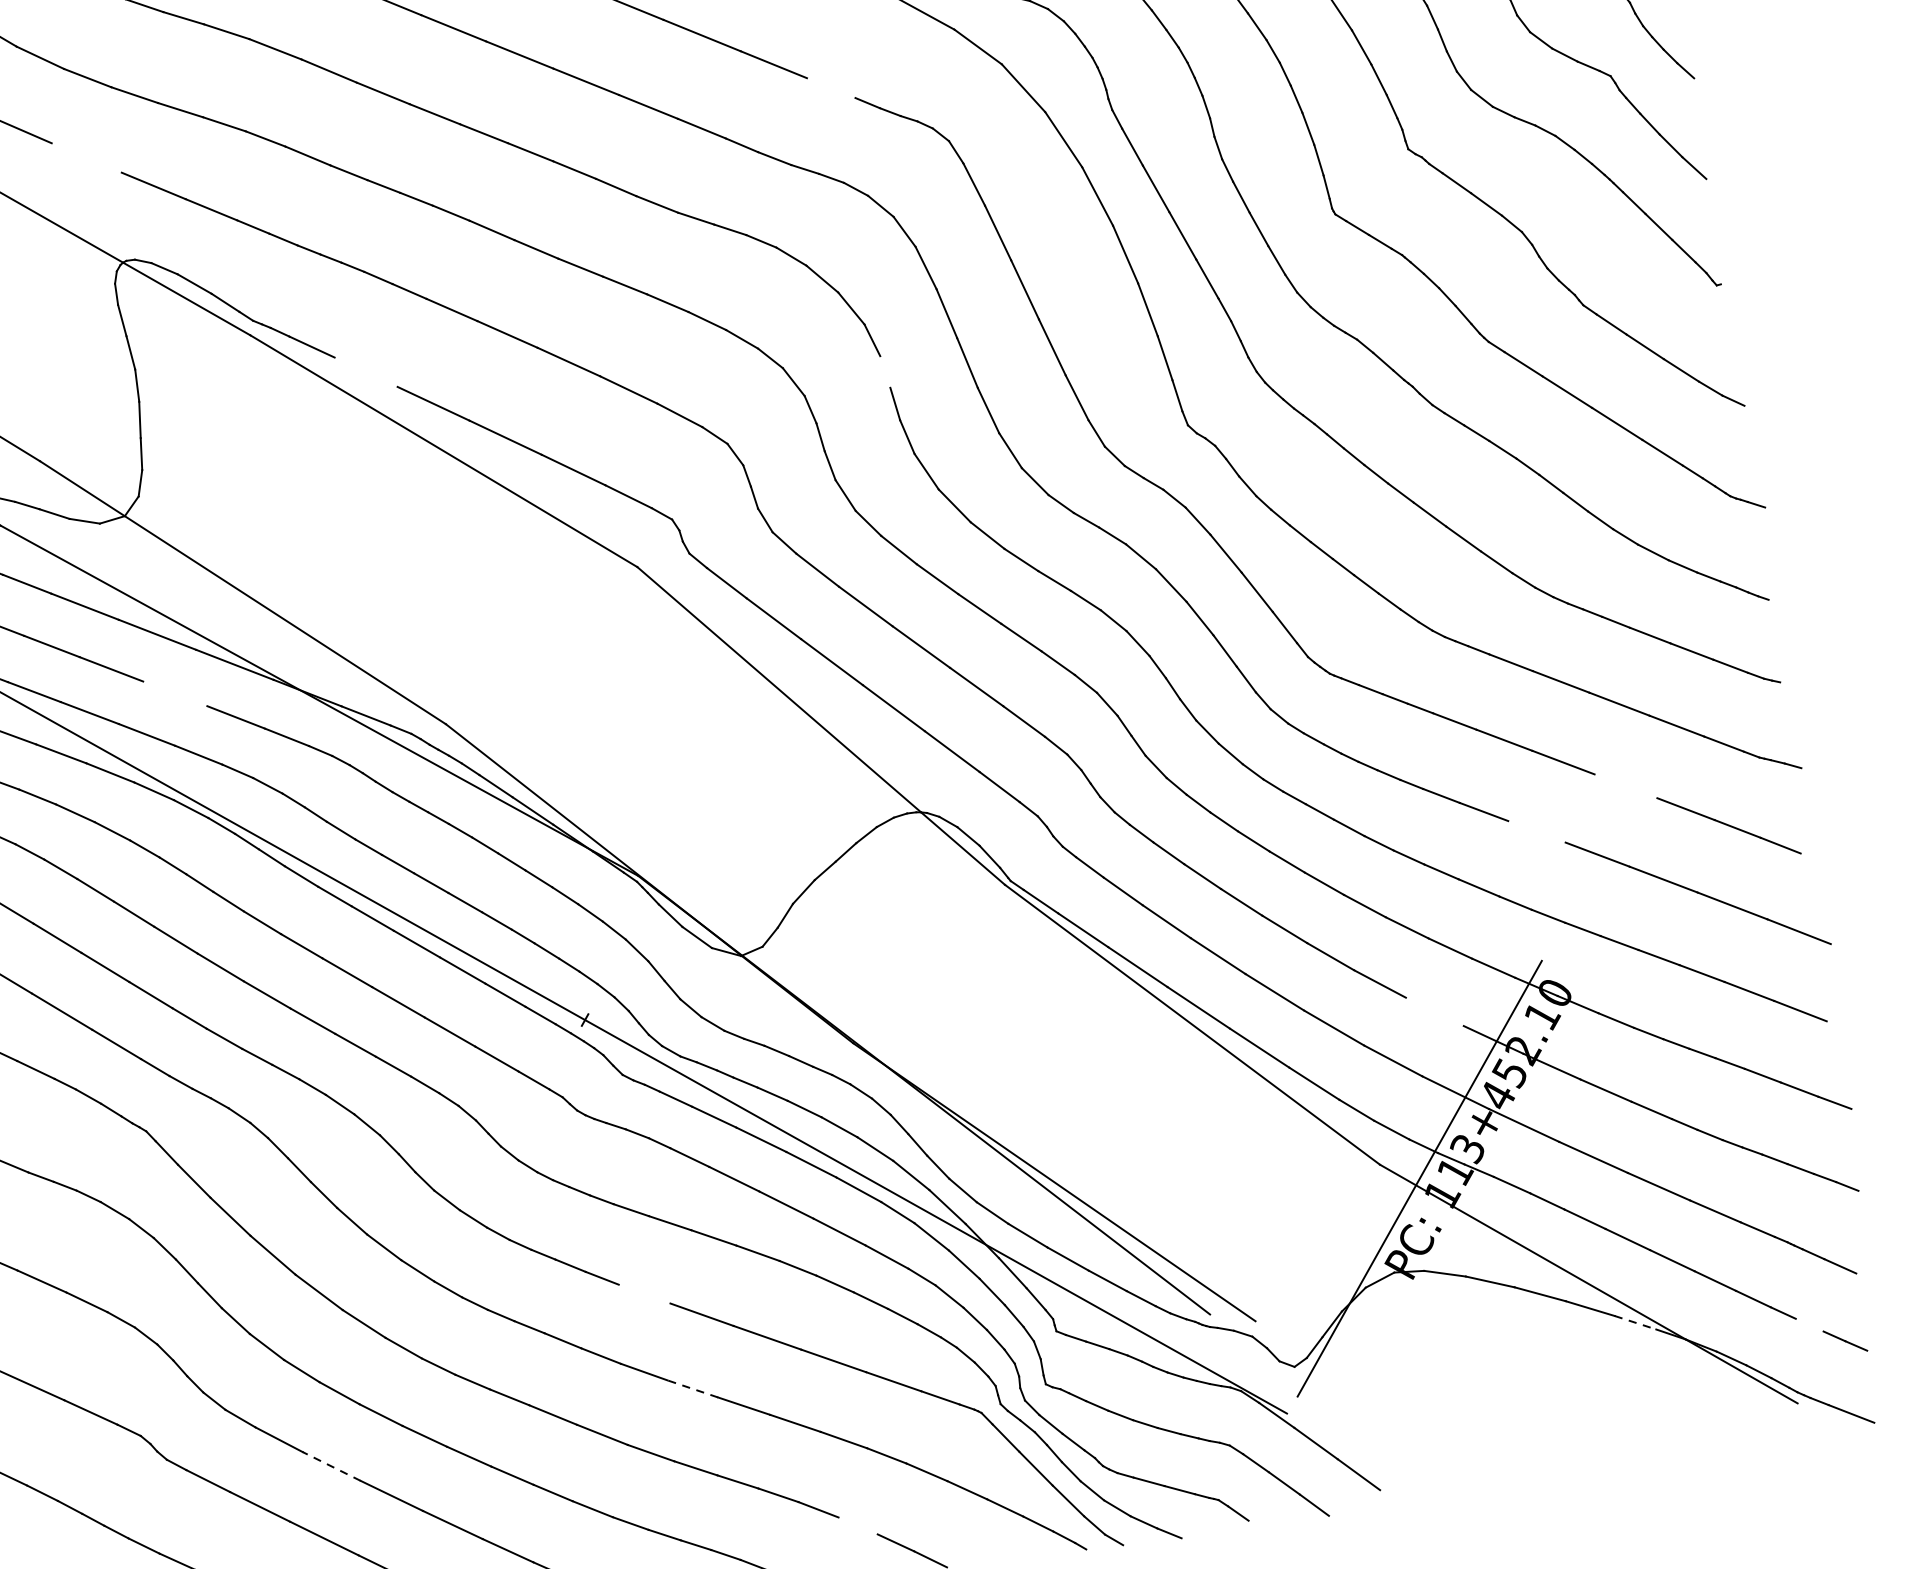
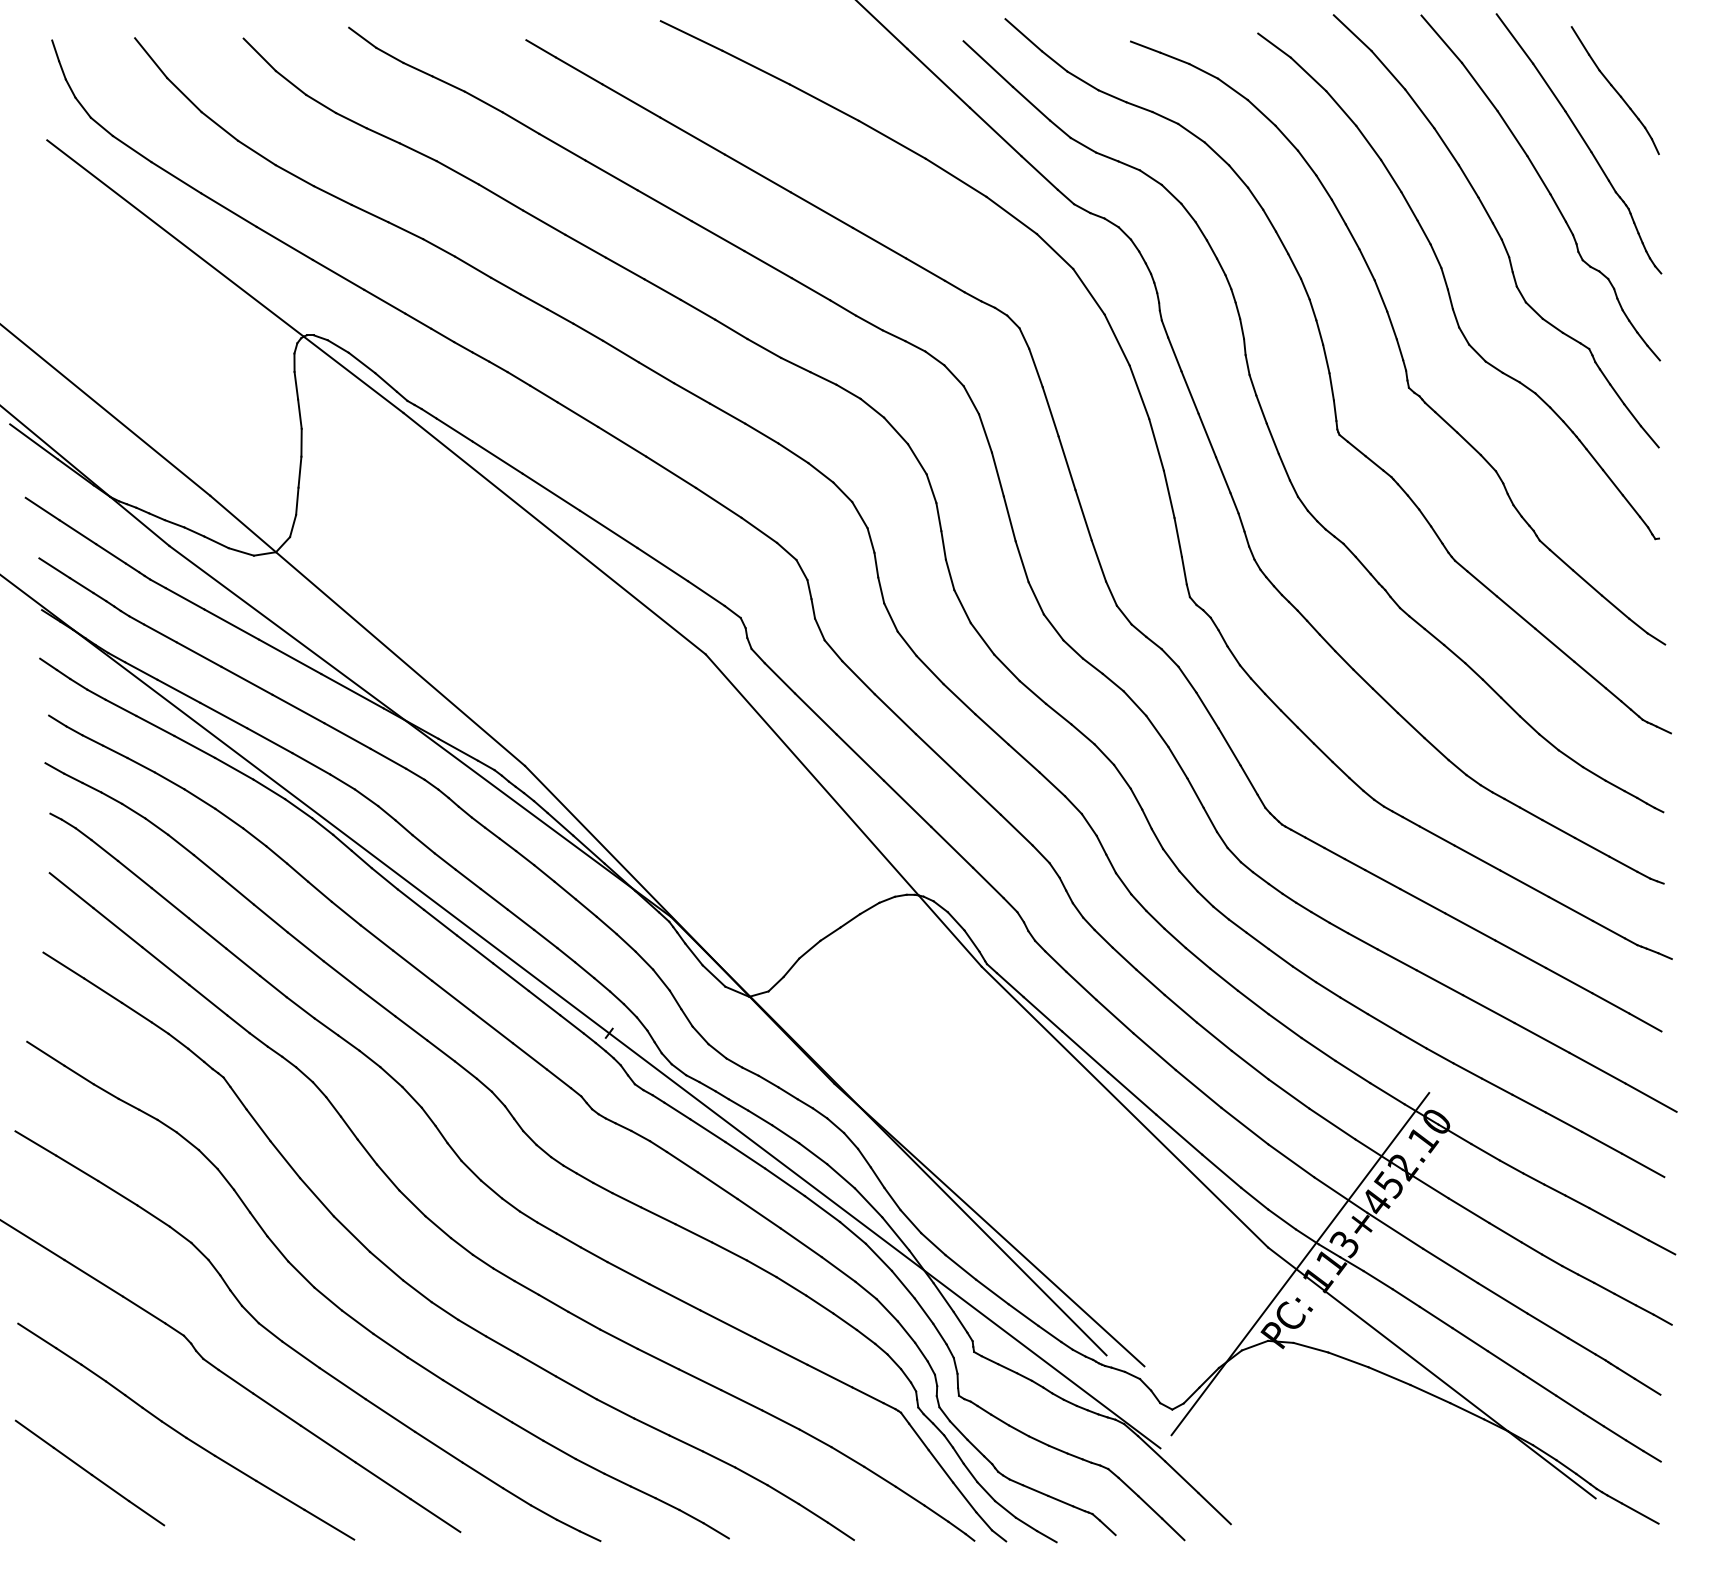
line: (831, 87) -> (925, 269), added
line: (86, 156) -> (284, 242), added
line: (365, 372) -> (497, 457), added
line: (884, 372) -> (938, 517), added
line: (175, 693) -> (298, 708), added
line: (1625, 786) -> (1520, 954), added
line: (1536, 831) -> (1439, 982), added
line: (1434, 1011) -> (1332, 1123), added
line: (644, 1294) -> (628, 1273), added
line: (1635, 1322) -> (1467, 1411), dashed -> solid
line: (1809, 1325) -> (1614, 1433), added
line: (692, 1389) -> (658, 1359), dashed -> solid
line: (331, 1466) -> (342, 1383), dashed -> solid
line: (857, 1525) -> (782, 1494), added

